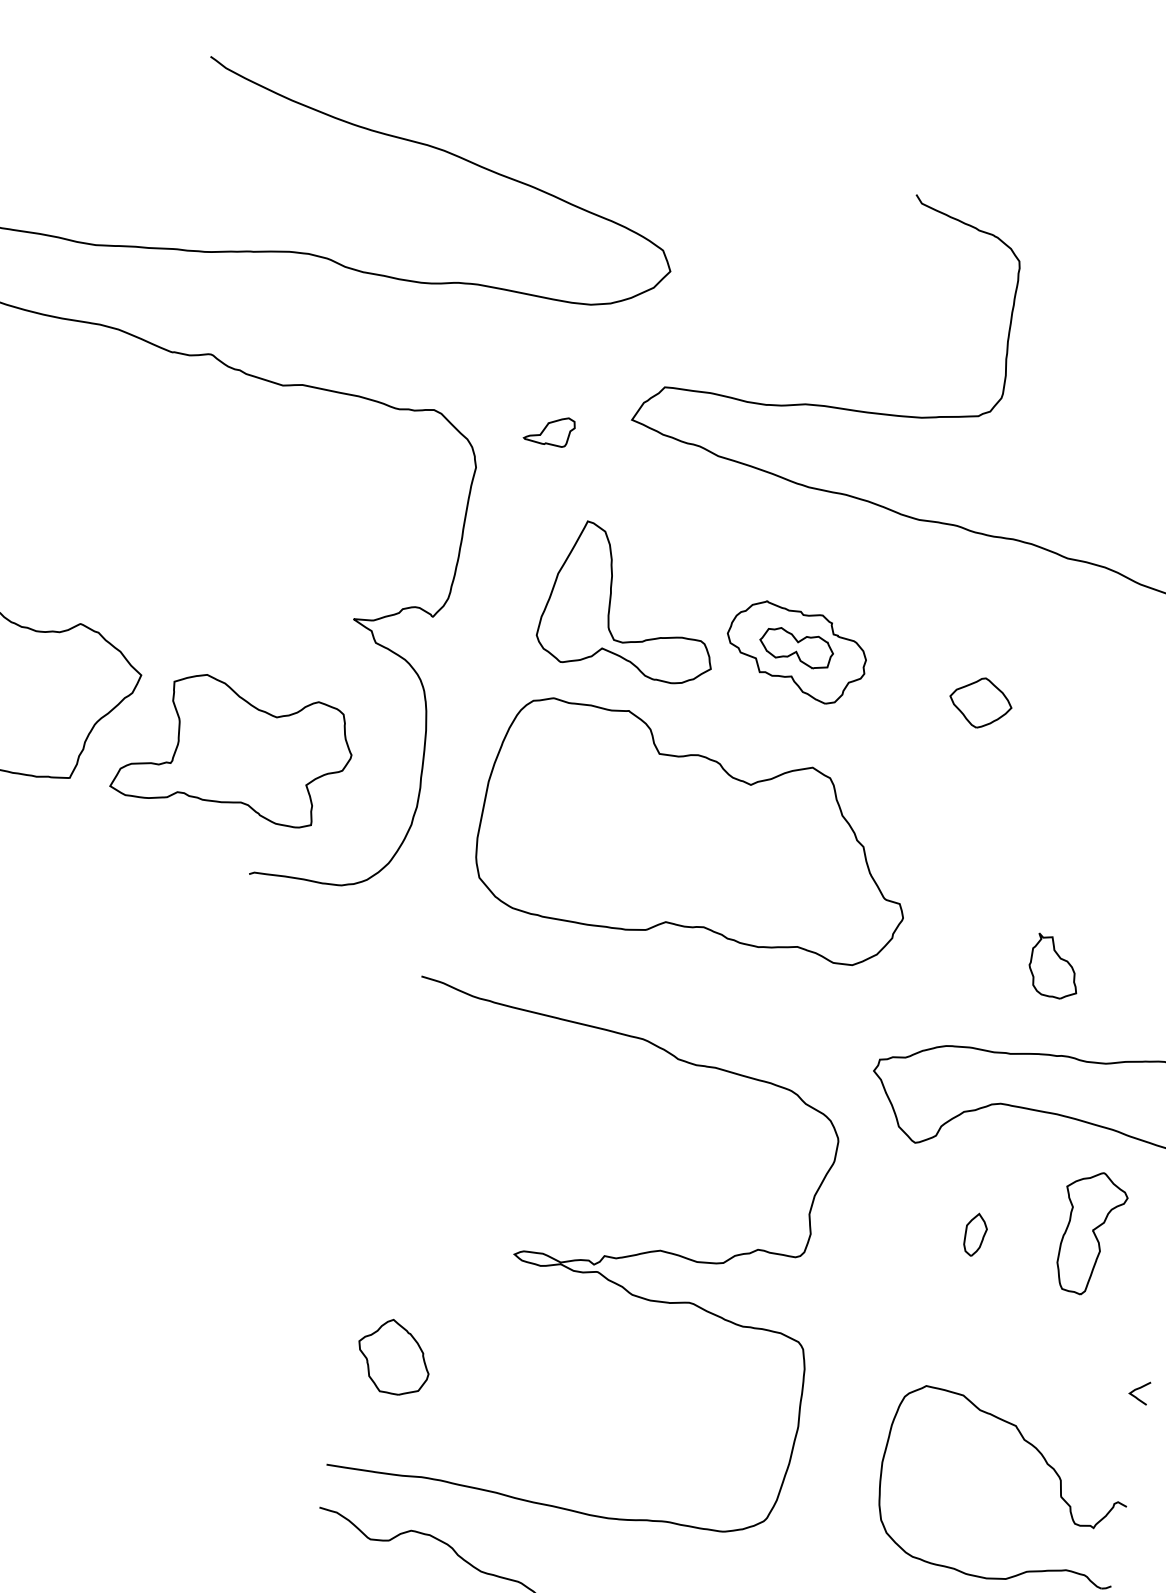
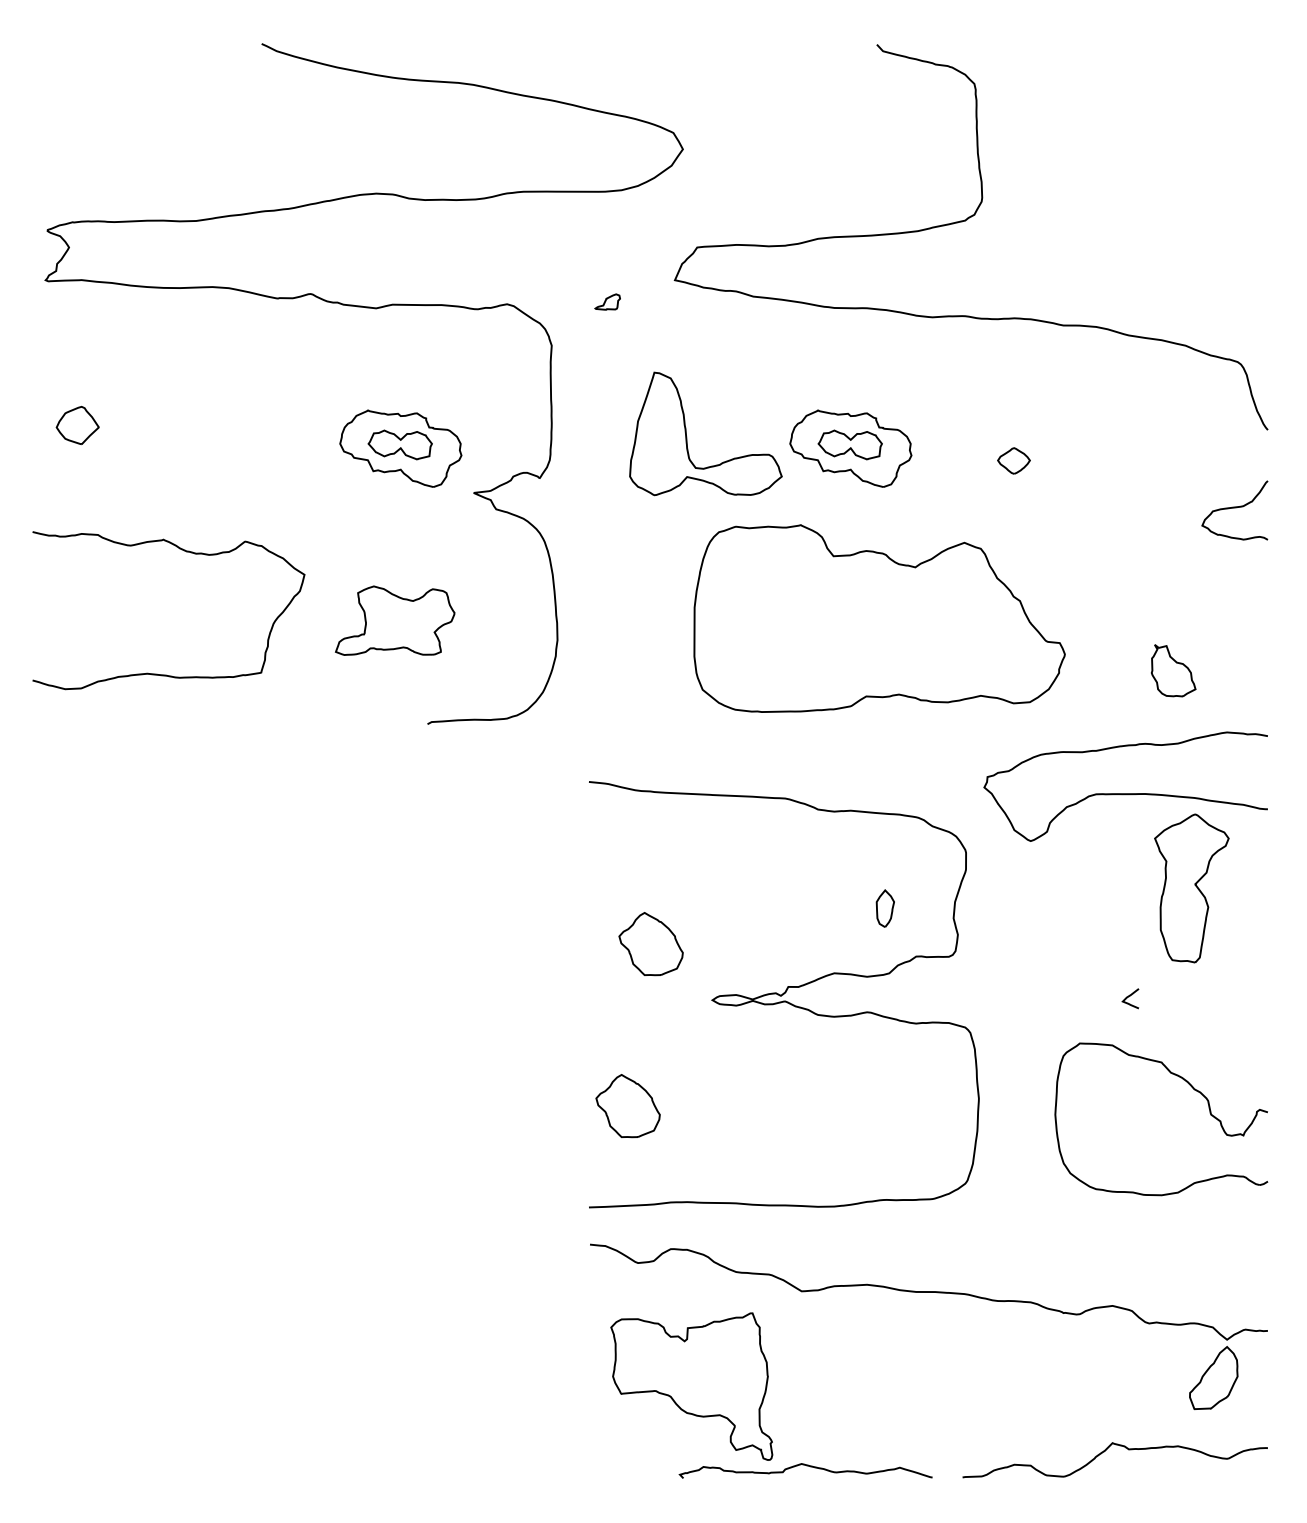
part: (549, 429) -> (607, 301), size x0.6
part: (279, 551) -> (400, 448), added
part: (980, 702) -> (1013, 460), size x0.6
part: (234, 747) -> (394, 620), size x0.6
part: (698, 835) -> (879, 618), moved
part: (1055, 966) -> (1173, 670), moved
part: (455, 1176) -> (650, 944), added
part: (1089, 1233) -> (1191, 888), size x1.4
part: (974, 1234) -> (884, 908), moved
curve: (1139, 1389) -> (1130, 996), moved

